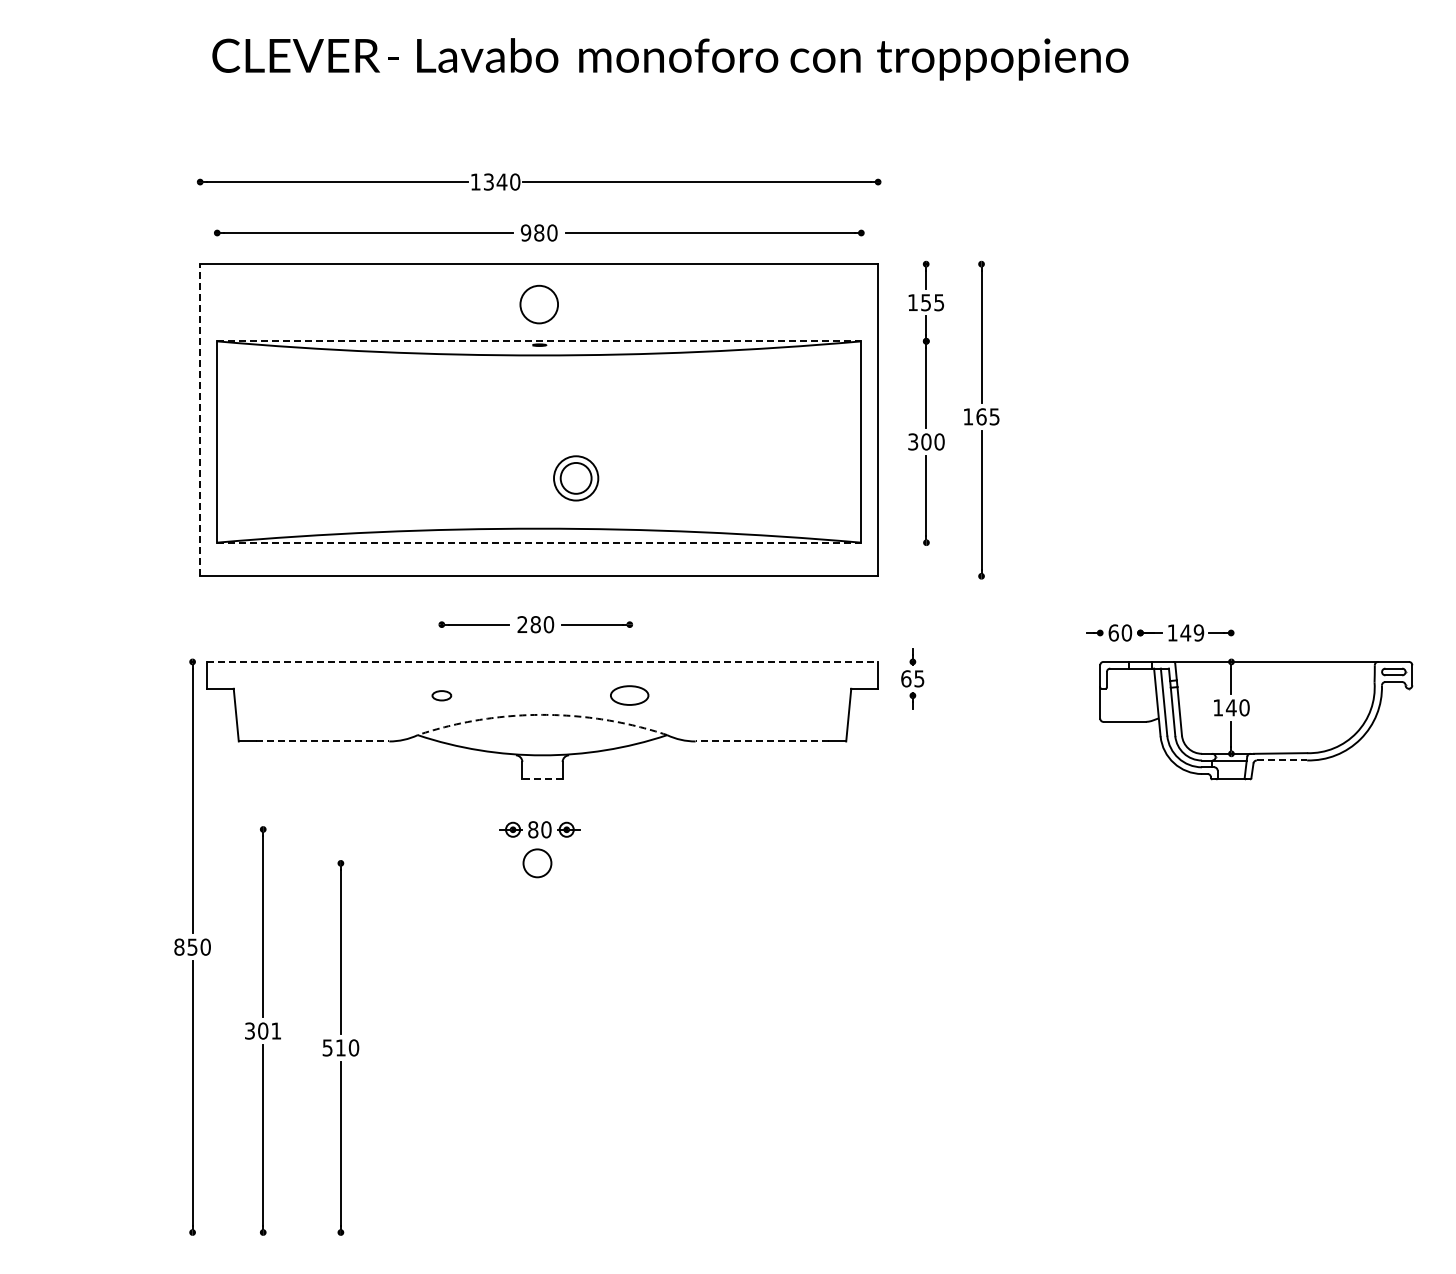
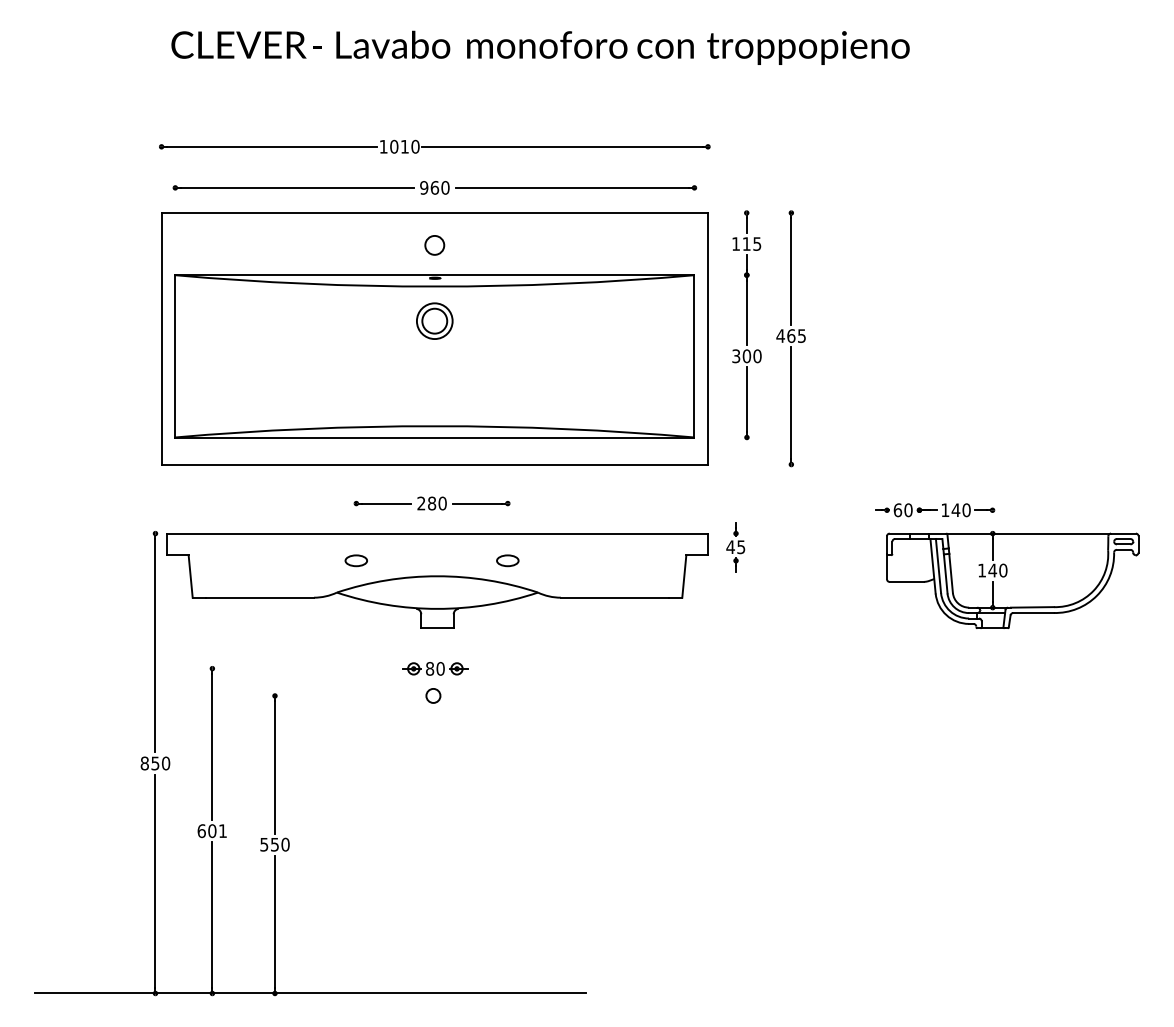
text: (495, 181) -> (399, 146), 1340 -> 1010
text: (539, 232) -> (435, 187), 980 -> 960
text: (925, 302) -> (746, 243), 155 -> 115
circle: (538, 303) -> (434, 244), size x0.62
line: (539, 341) -> (435, 275), dashed -> solid
text: (967, 416) -> (780, 335), 165 -> 465
line: (200, 419) -> (161, 338), dashed -> solid
part: (576, 478) -> (435, 321), moved
line: (539, 542) -> (435, 437), dashed -> solid
text: (1198, 632) -> (966, 509), 149 -> 140
line: (542, 661) -> (437, 533), dashed -> solid
text: (905, 678) -> (730, 546), 65 -> 45
part: (441, 695) -> (356, 560), size x1.43
part: (629, 695) -> (507, 560), size x0.71
arc: (542, 714) -> (437, 575), dashed -> solid
line: (322, 741) -> (260, 597), dashed -> solid
line: (762, 741) -> (614, 597), dashed -> solid
line: (1282, 760) -> (1033, 613), dashed -> solid
line: (542, 779) -> (437, 628), dashed -> solid
circle: (537, 863) -> (433, 696), size x0.62
text: (250, 1030) -> (202, 830), 301 -> 601
text: (340, 1047) -> (274, 844), 510 -> 550
line: (384, 1232) -> (310, 993), added

